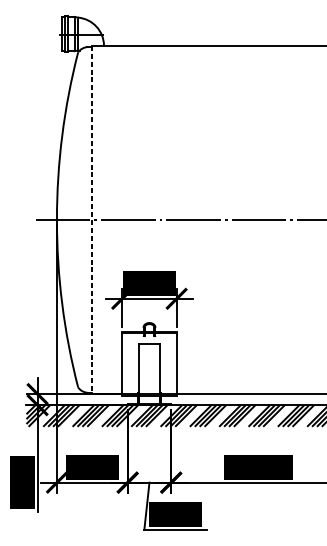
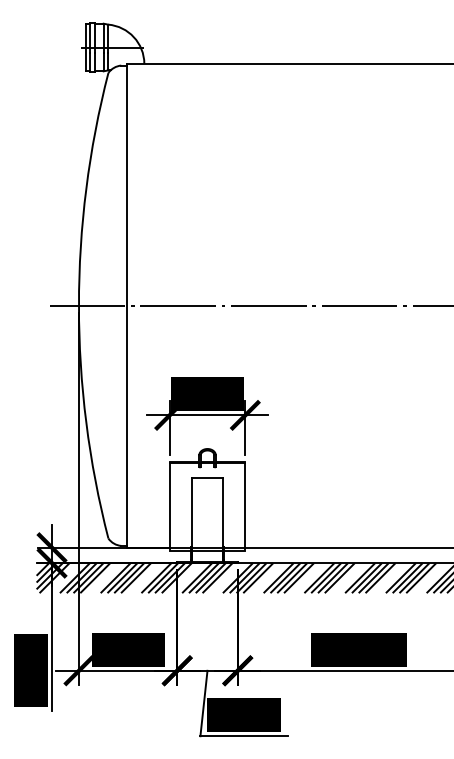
line: (91, 219) -> (127, 305), dashed -> solid

